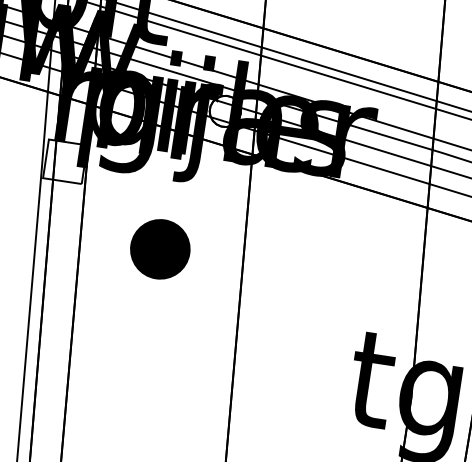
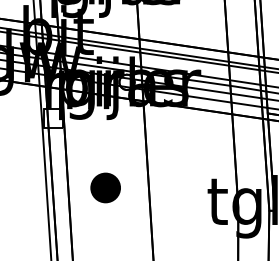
part: (160, 248) -> (105, 187), moved

